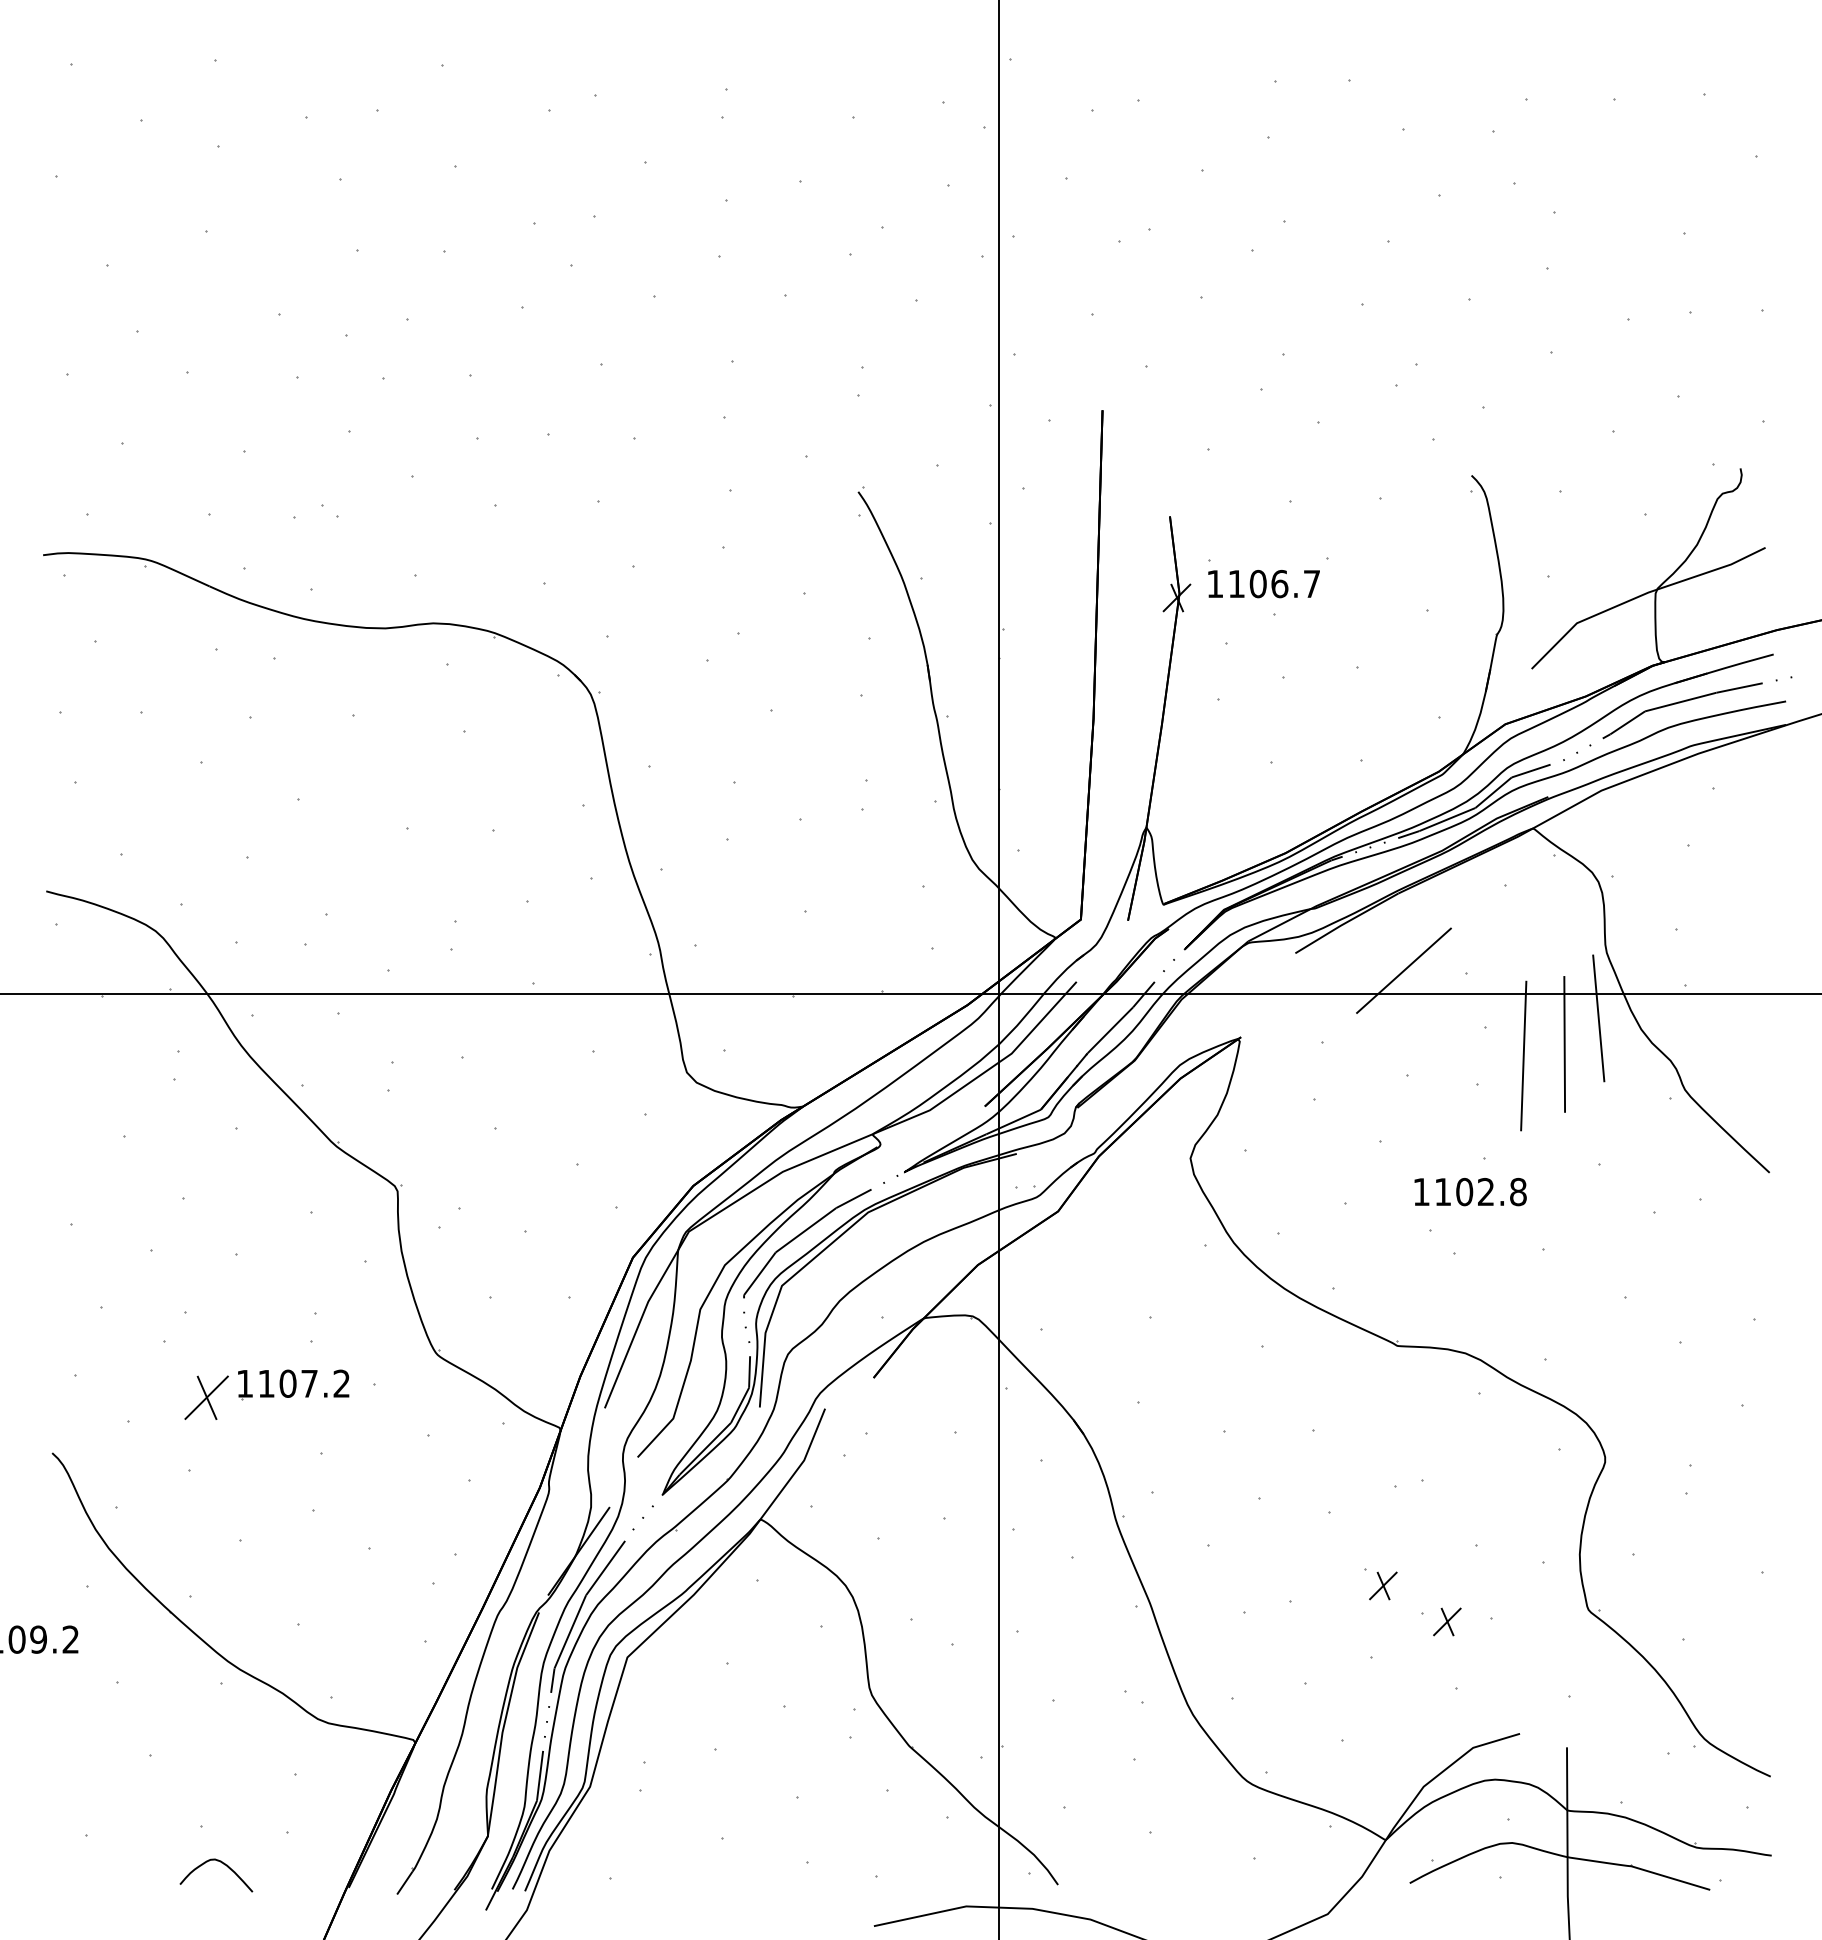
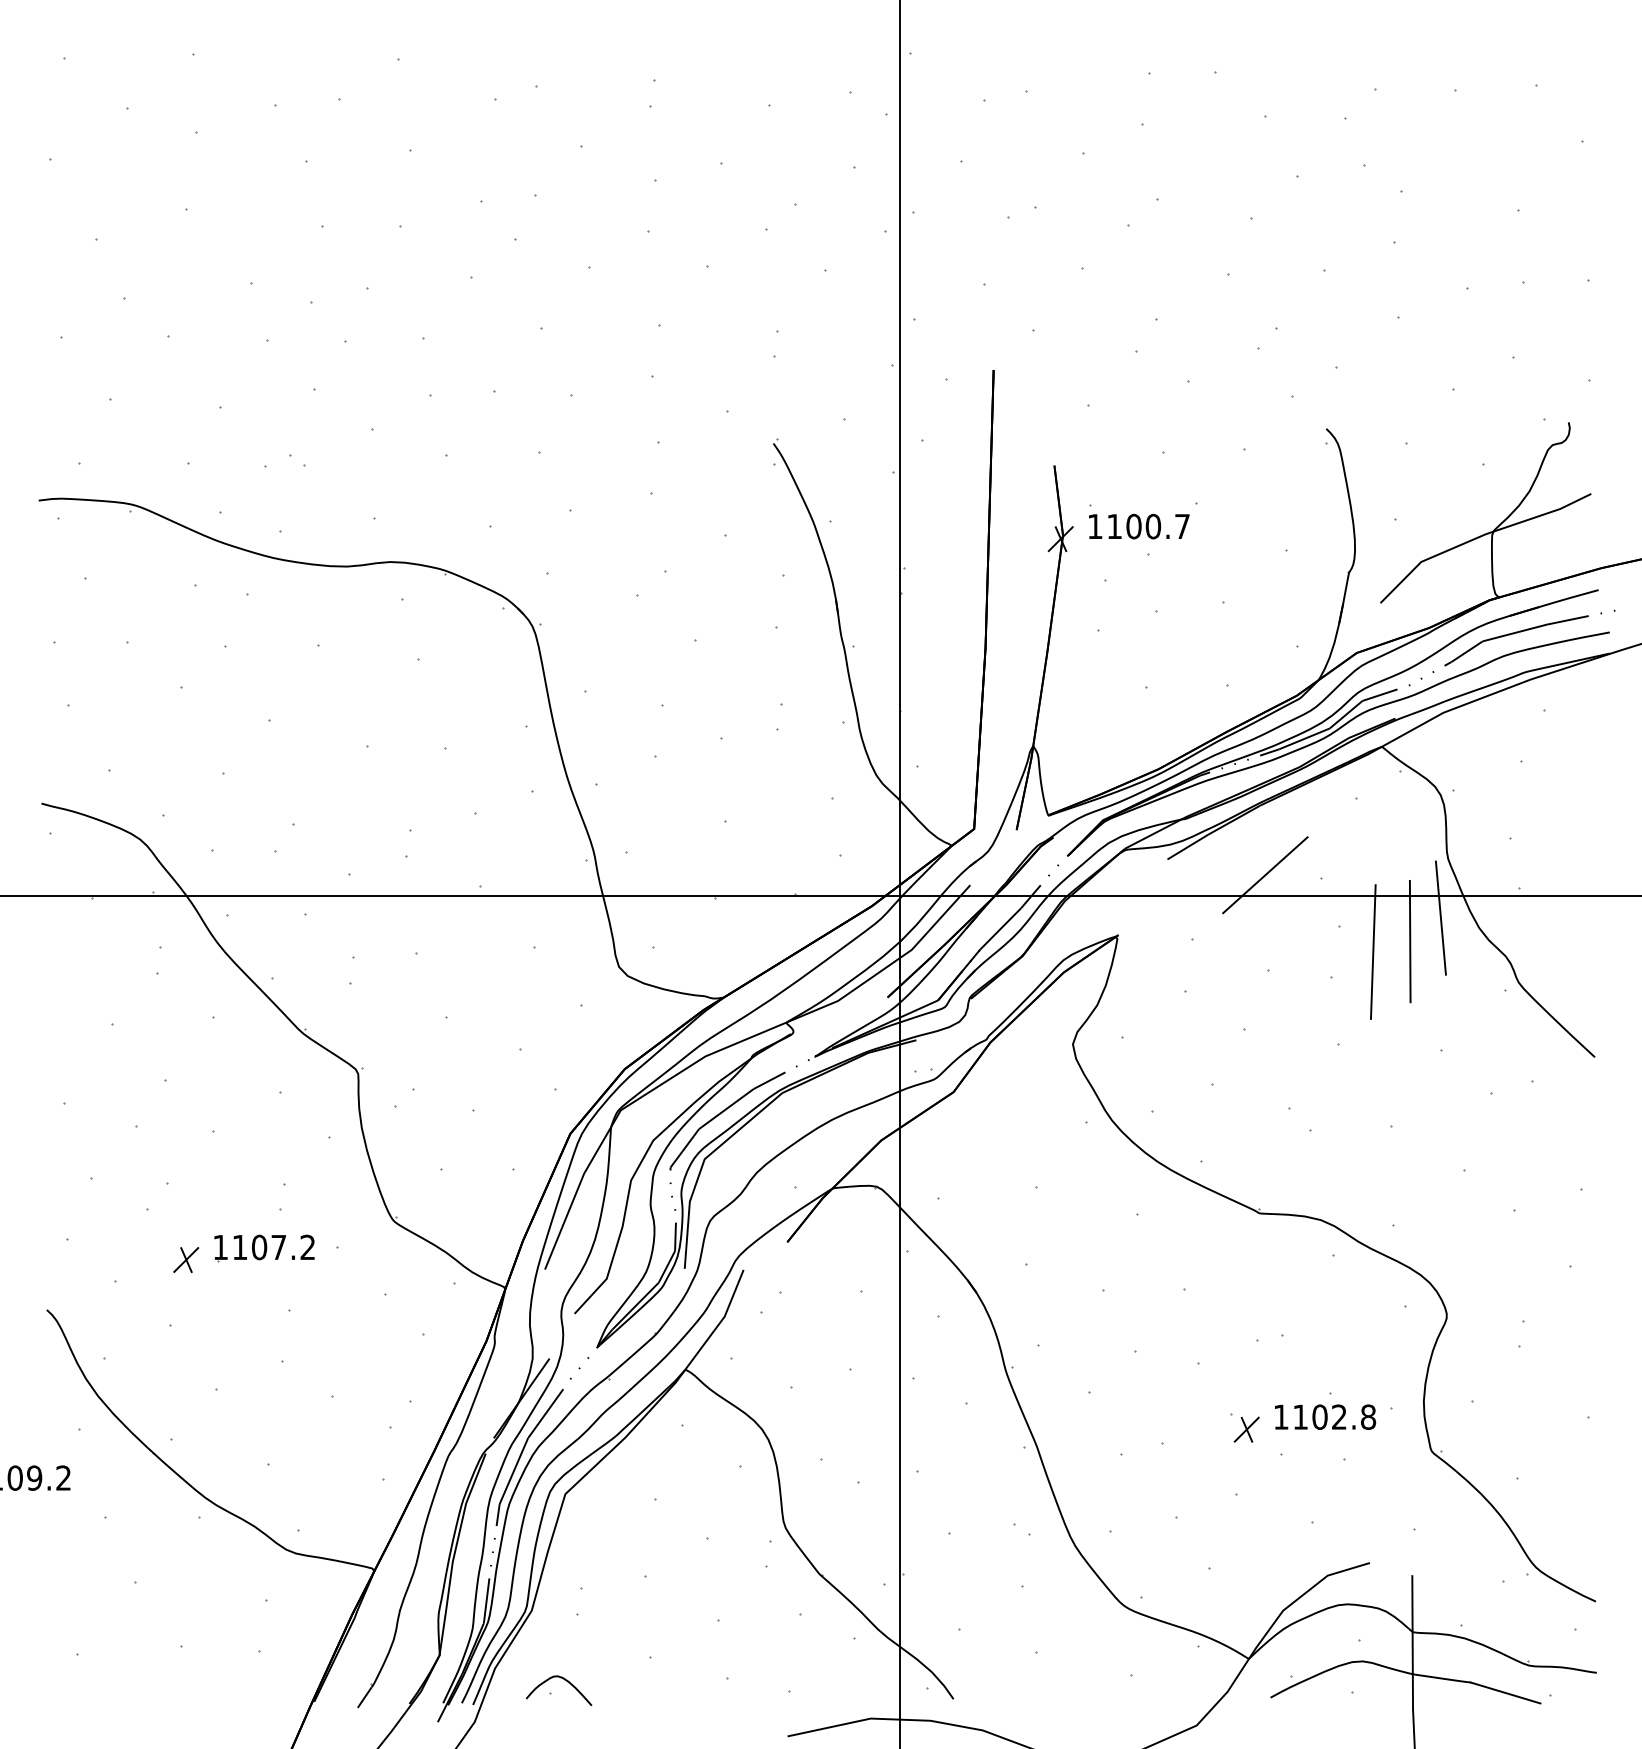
text: (1279, 583) -> (1153, 526), 1106.7 -> 1100.7
text: (1470, 1192) -> (1325, 1417), moved
part: (206, 1397) -> (185, 1259), size x0.62
part: (1447, 1621) -> (1304, 1461), removed
curve: (224, 1865) -> (566, 1681), moved

